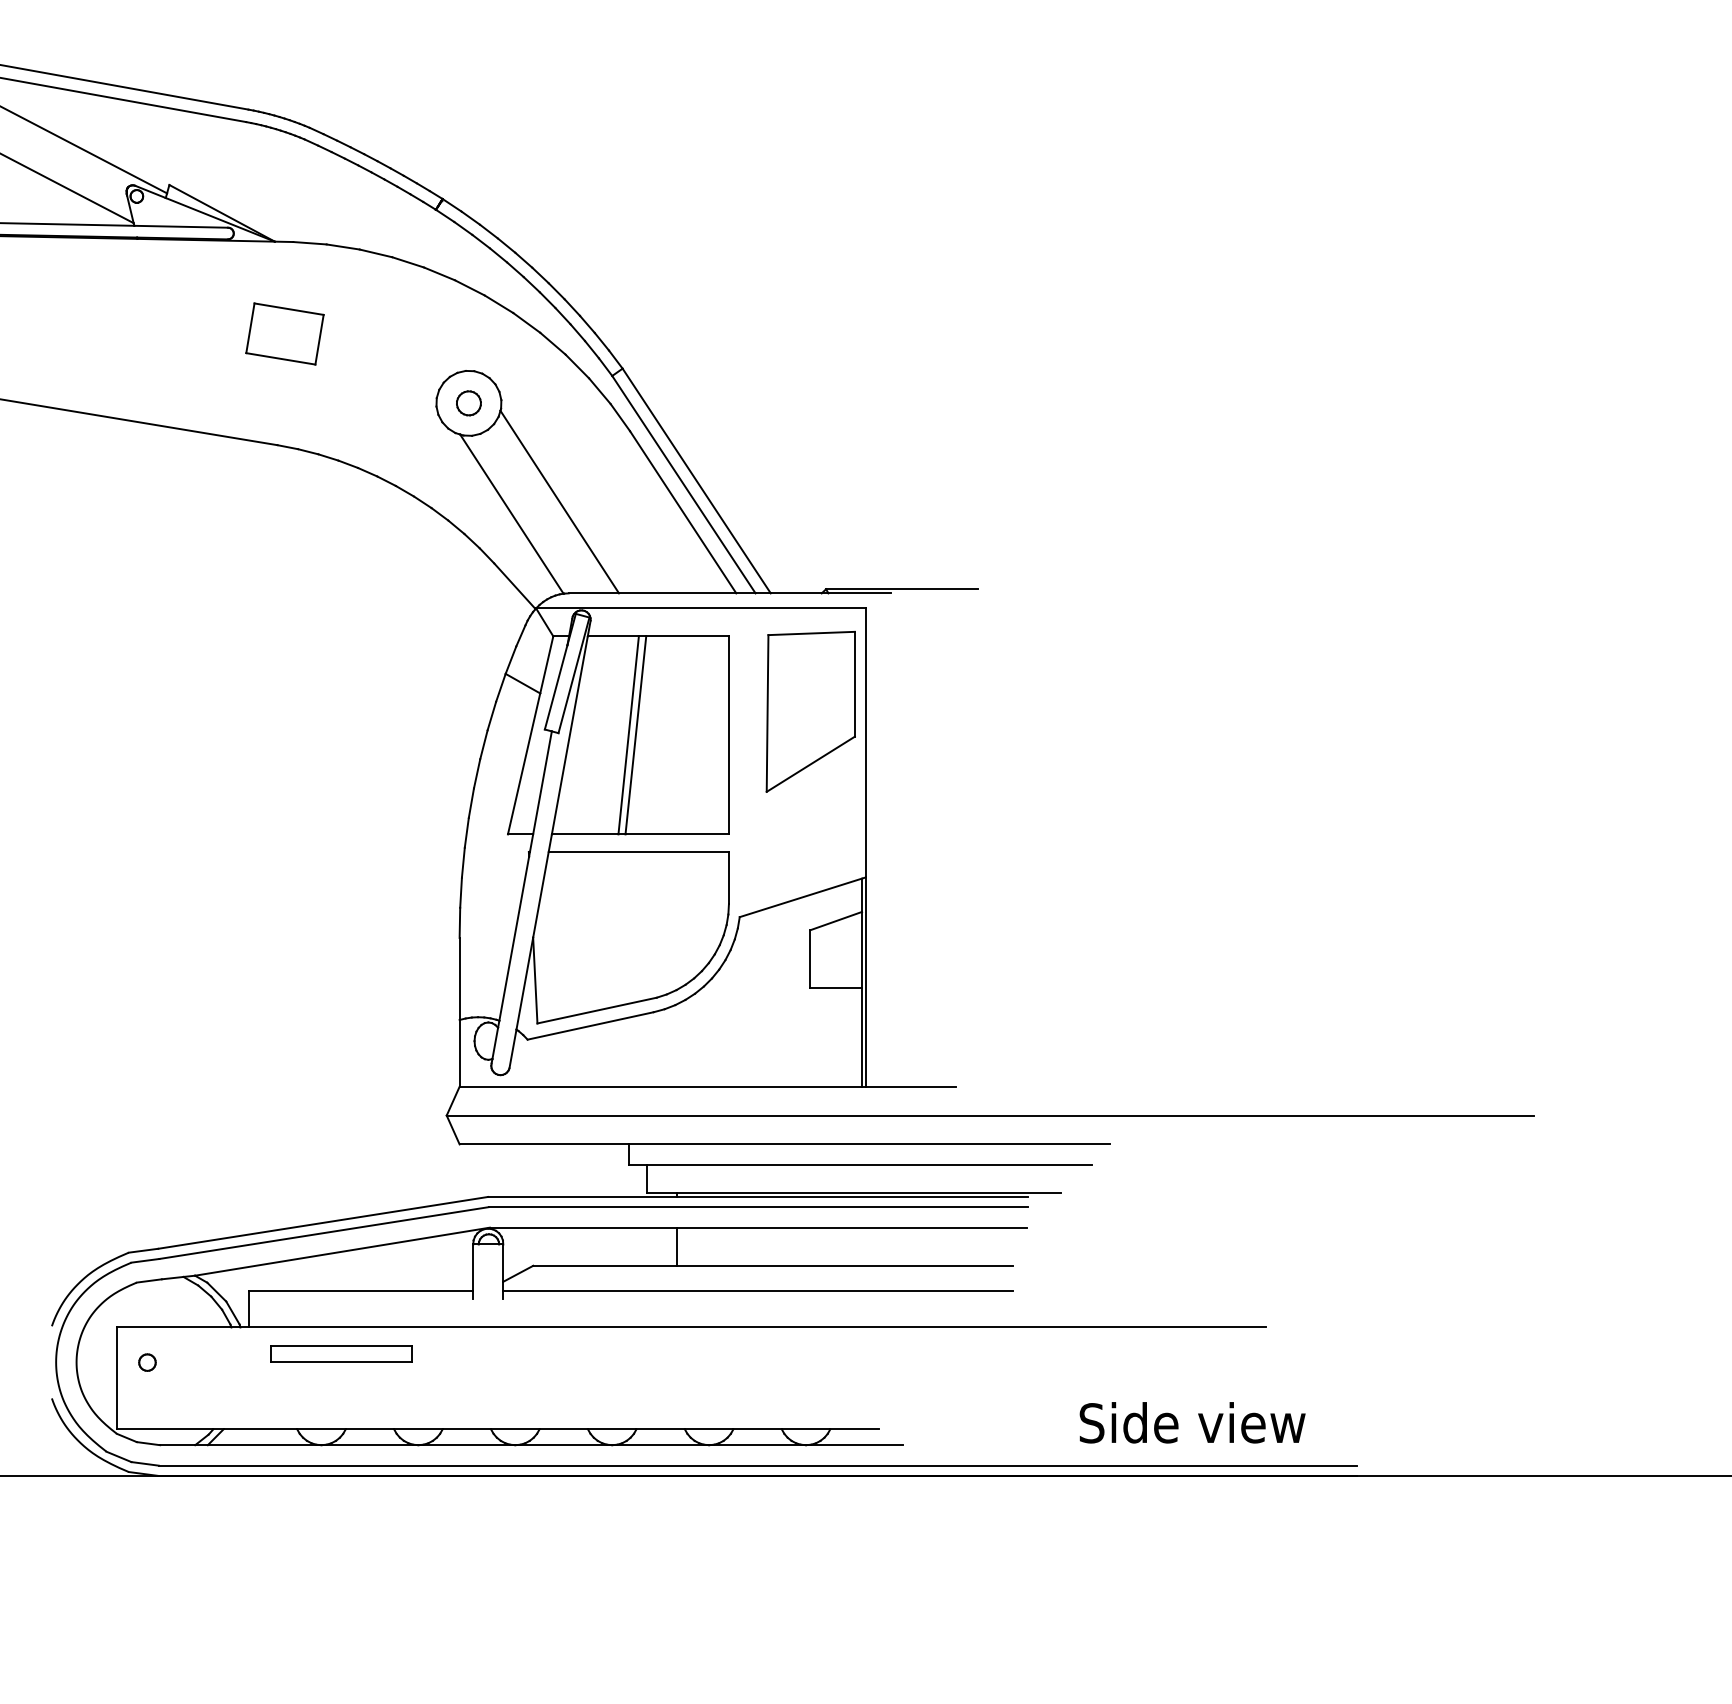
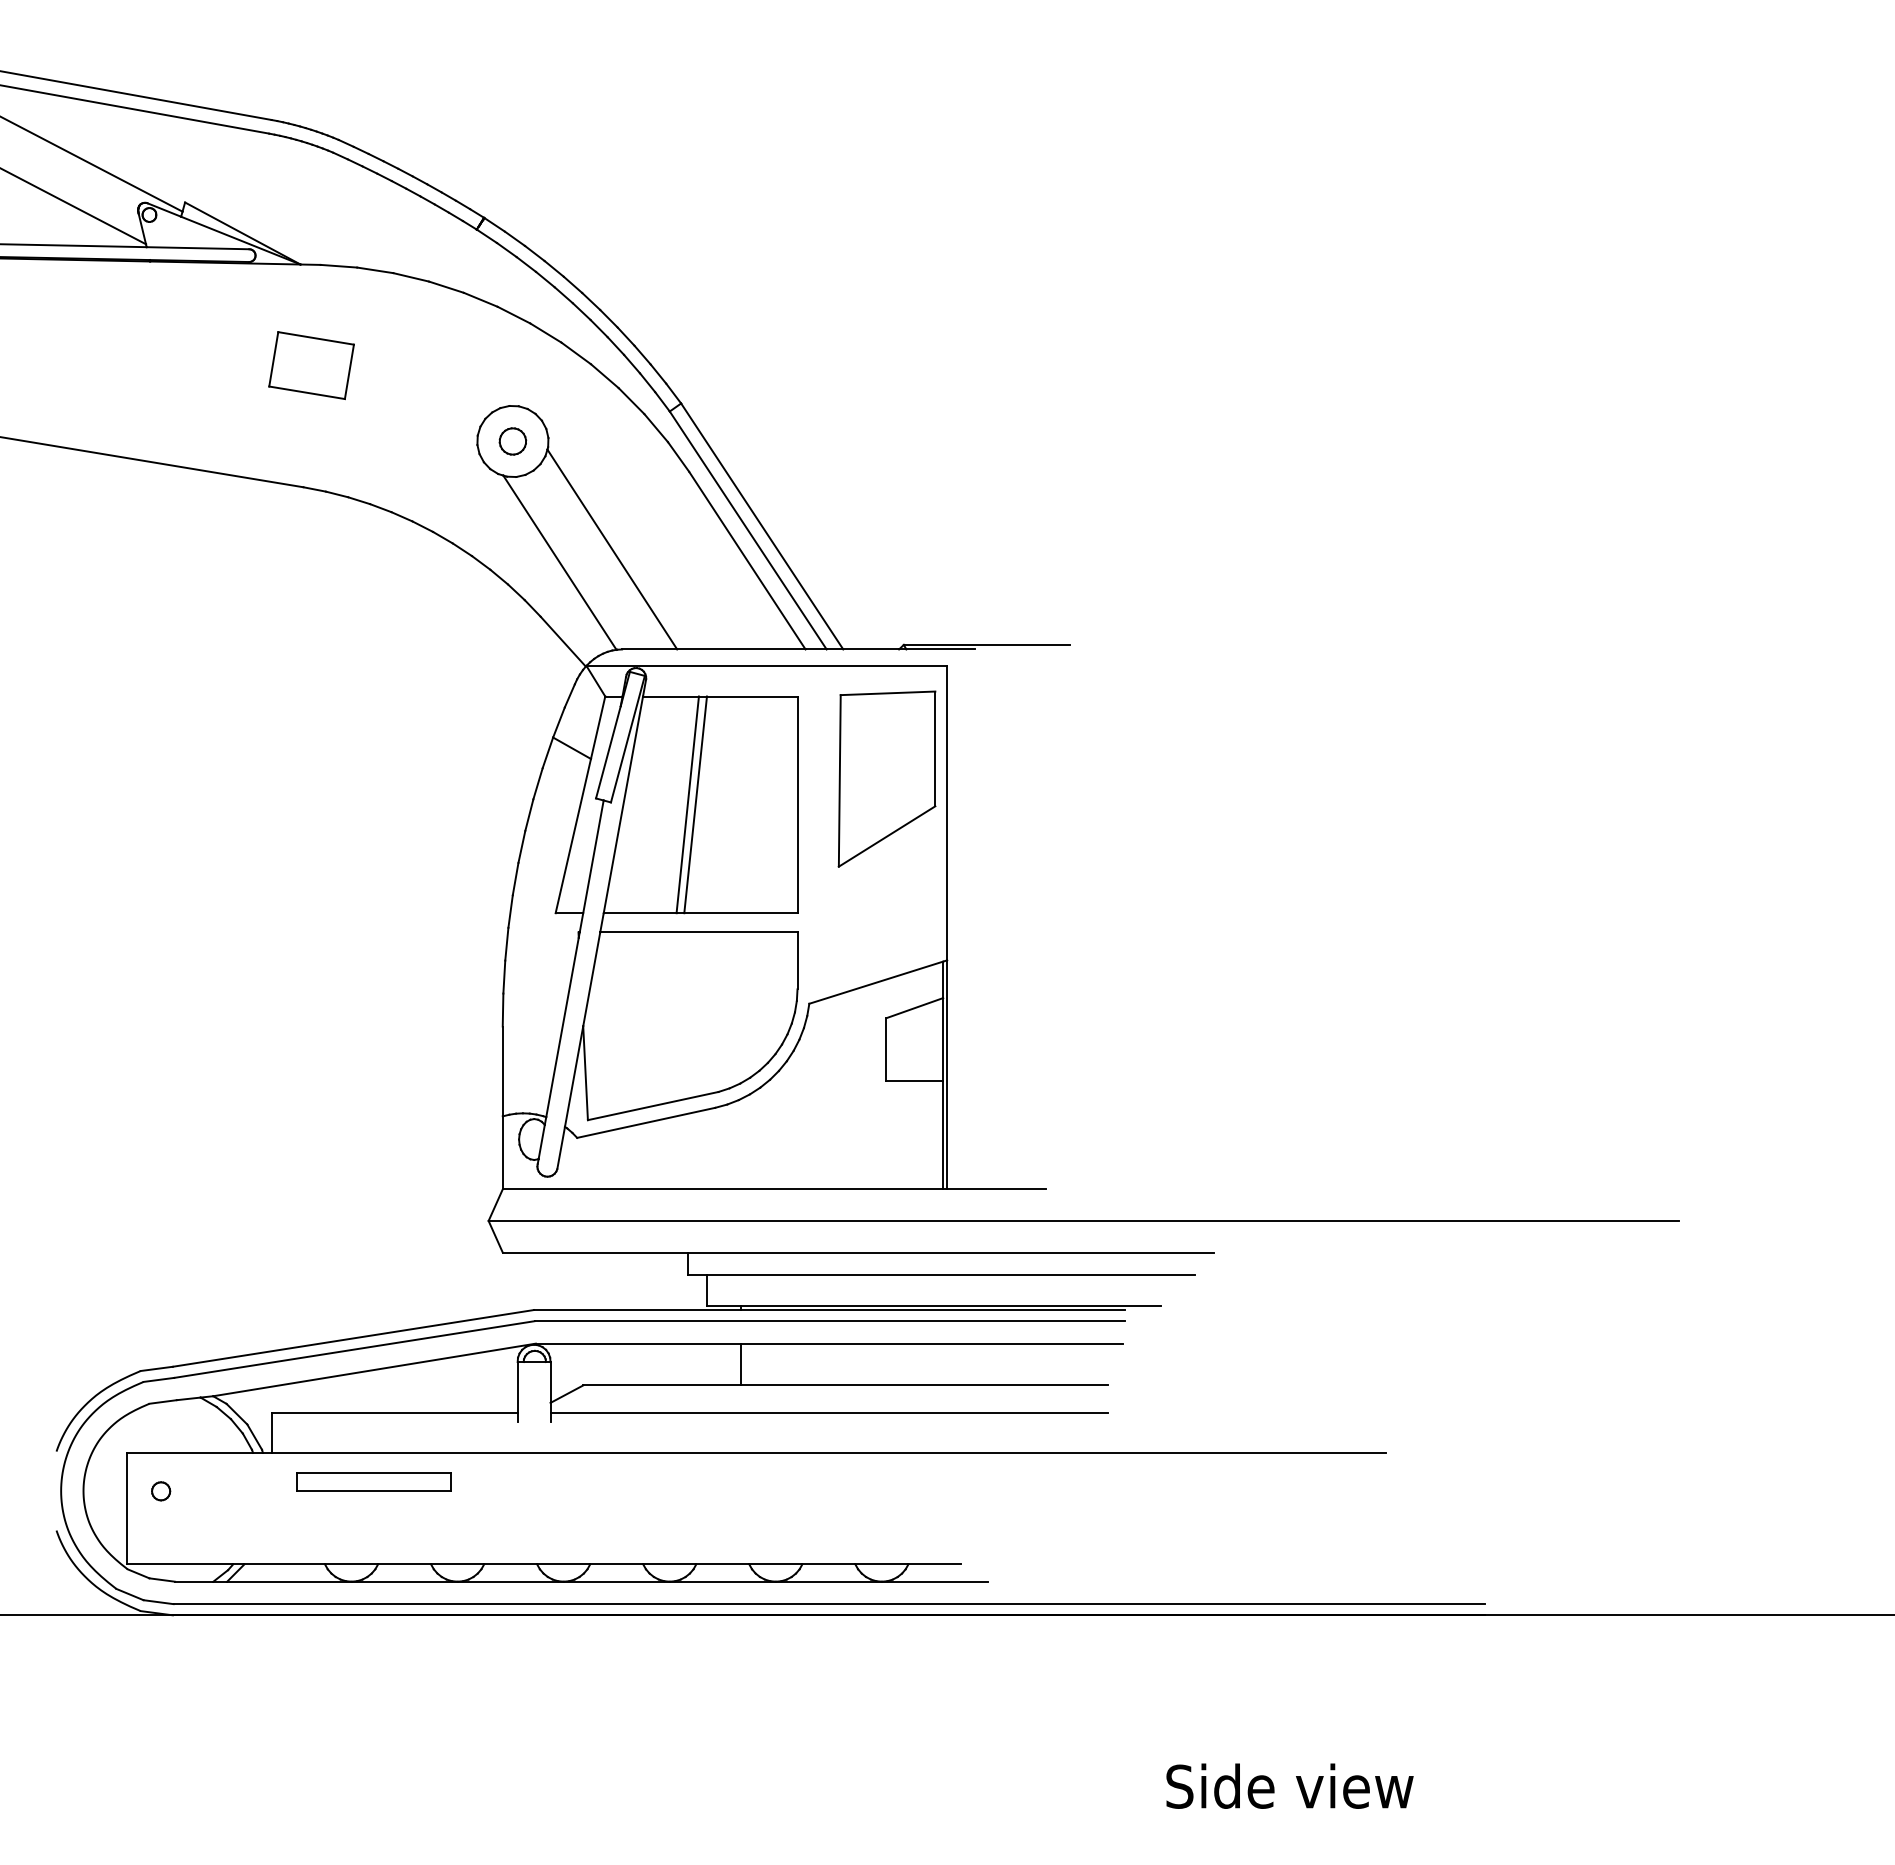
text: (1192, 1422) -> (1289, 1785), moved

